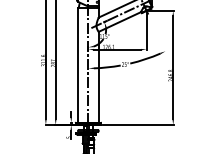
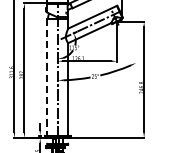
line: (78, 65) -> (47, 77), solid -> dashed

